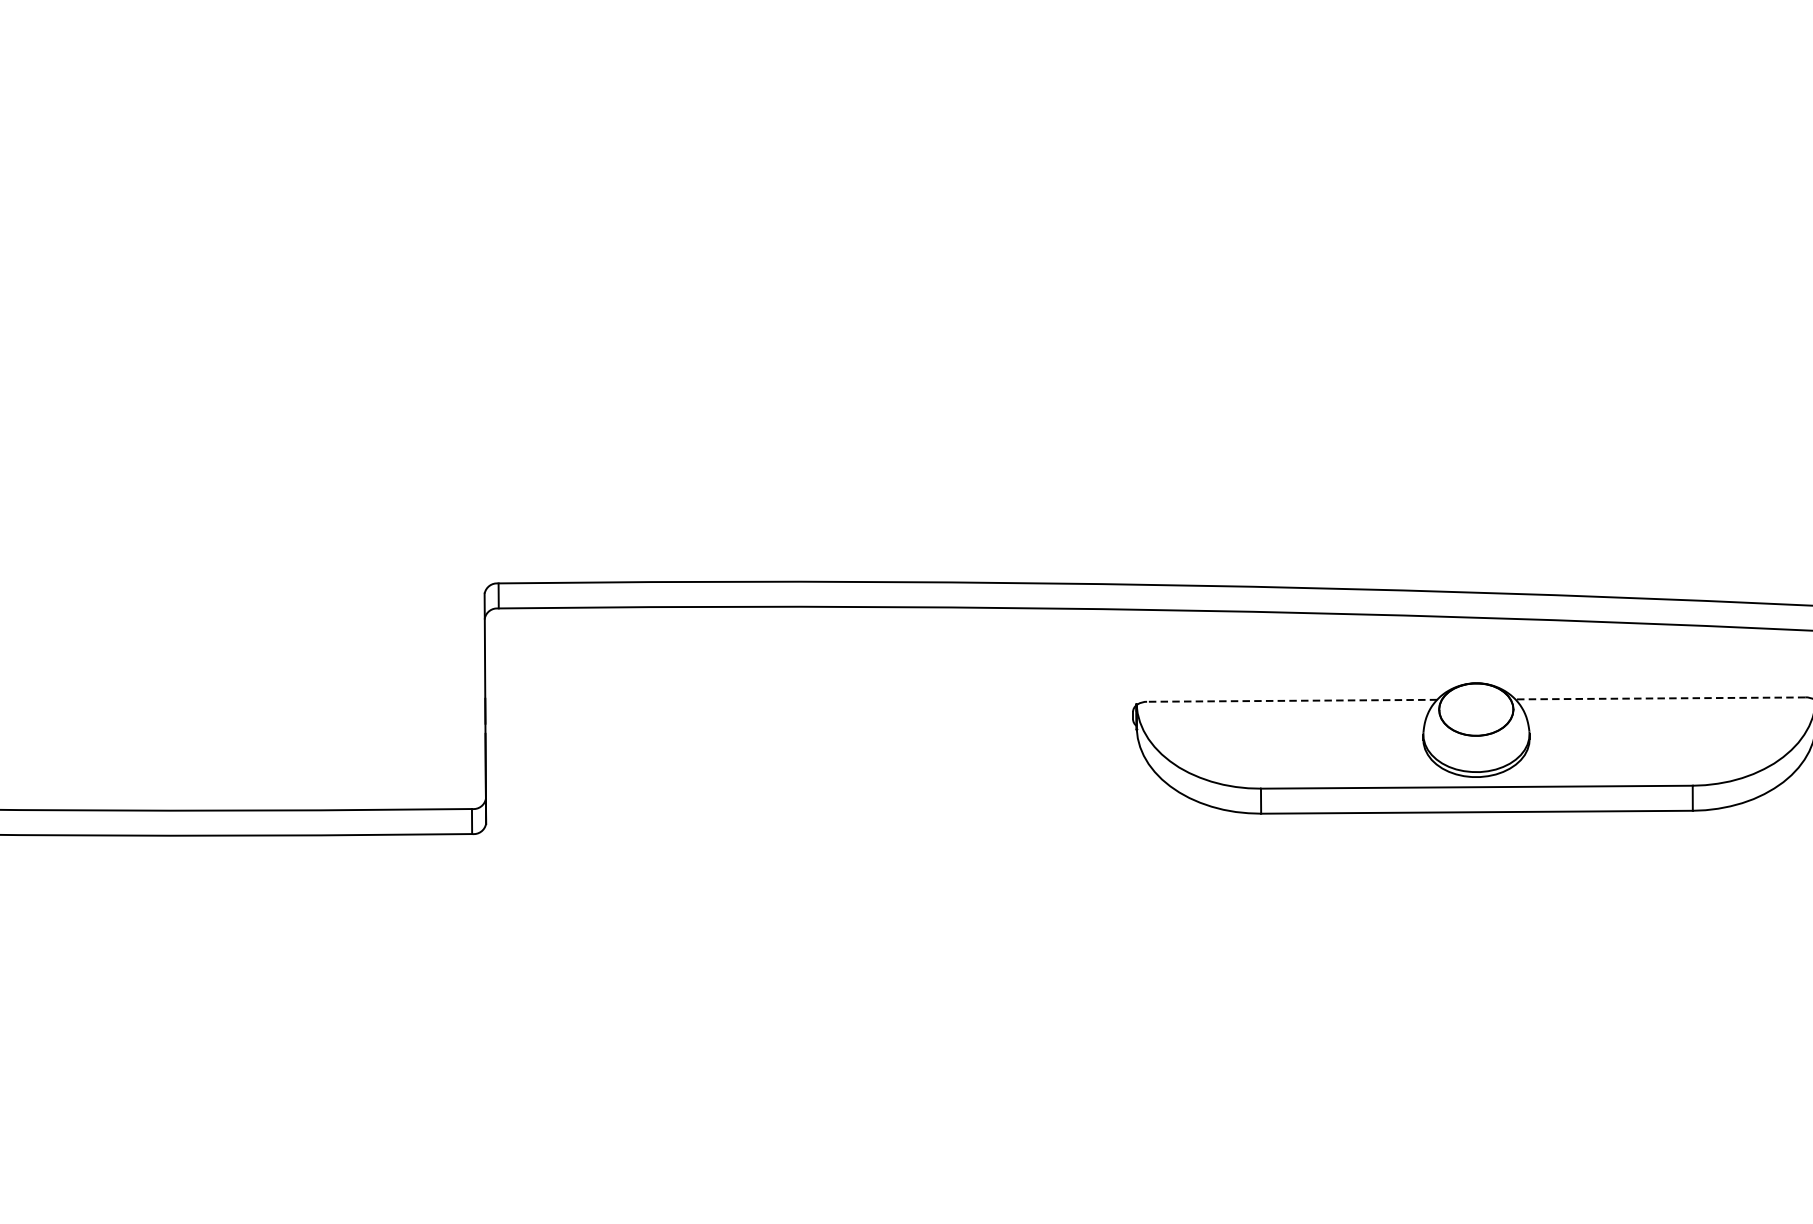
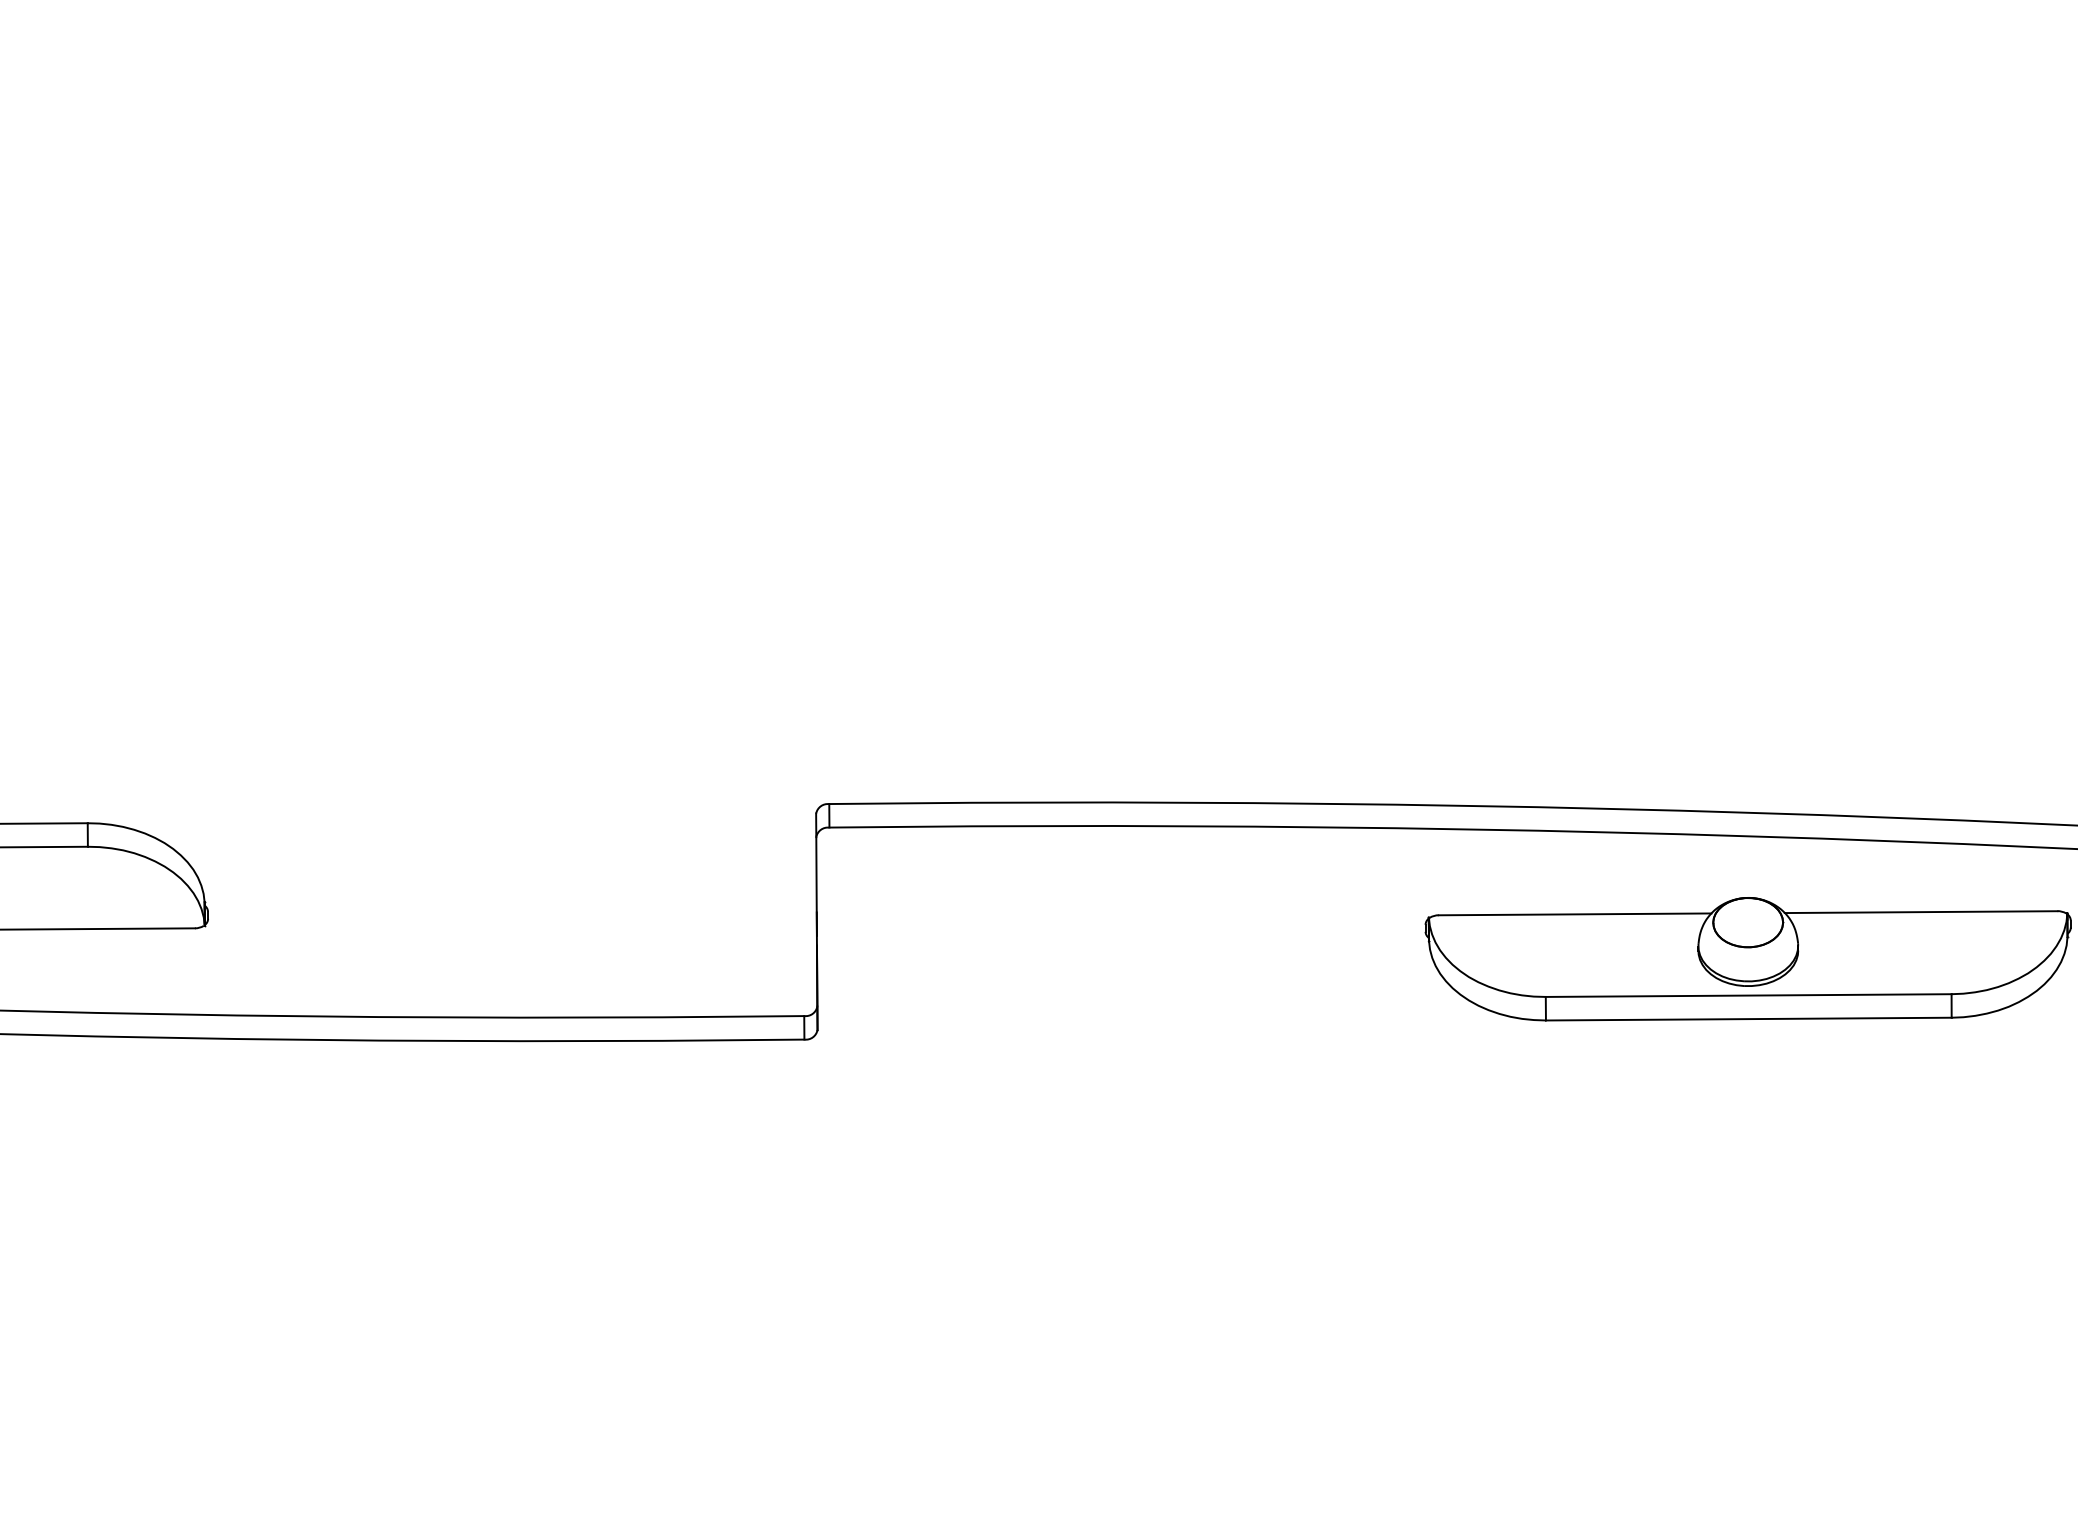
line: (1659, 698) -> (1920, 912), dashed -> solid
line: (1291, 700) -> (1574, 914), dashed -> solid

